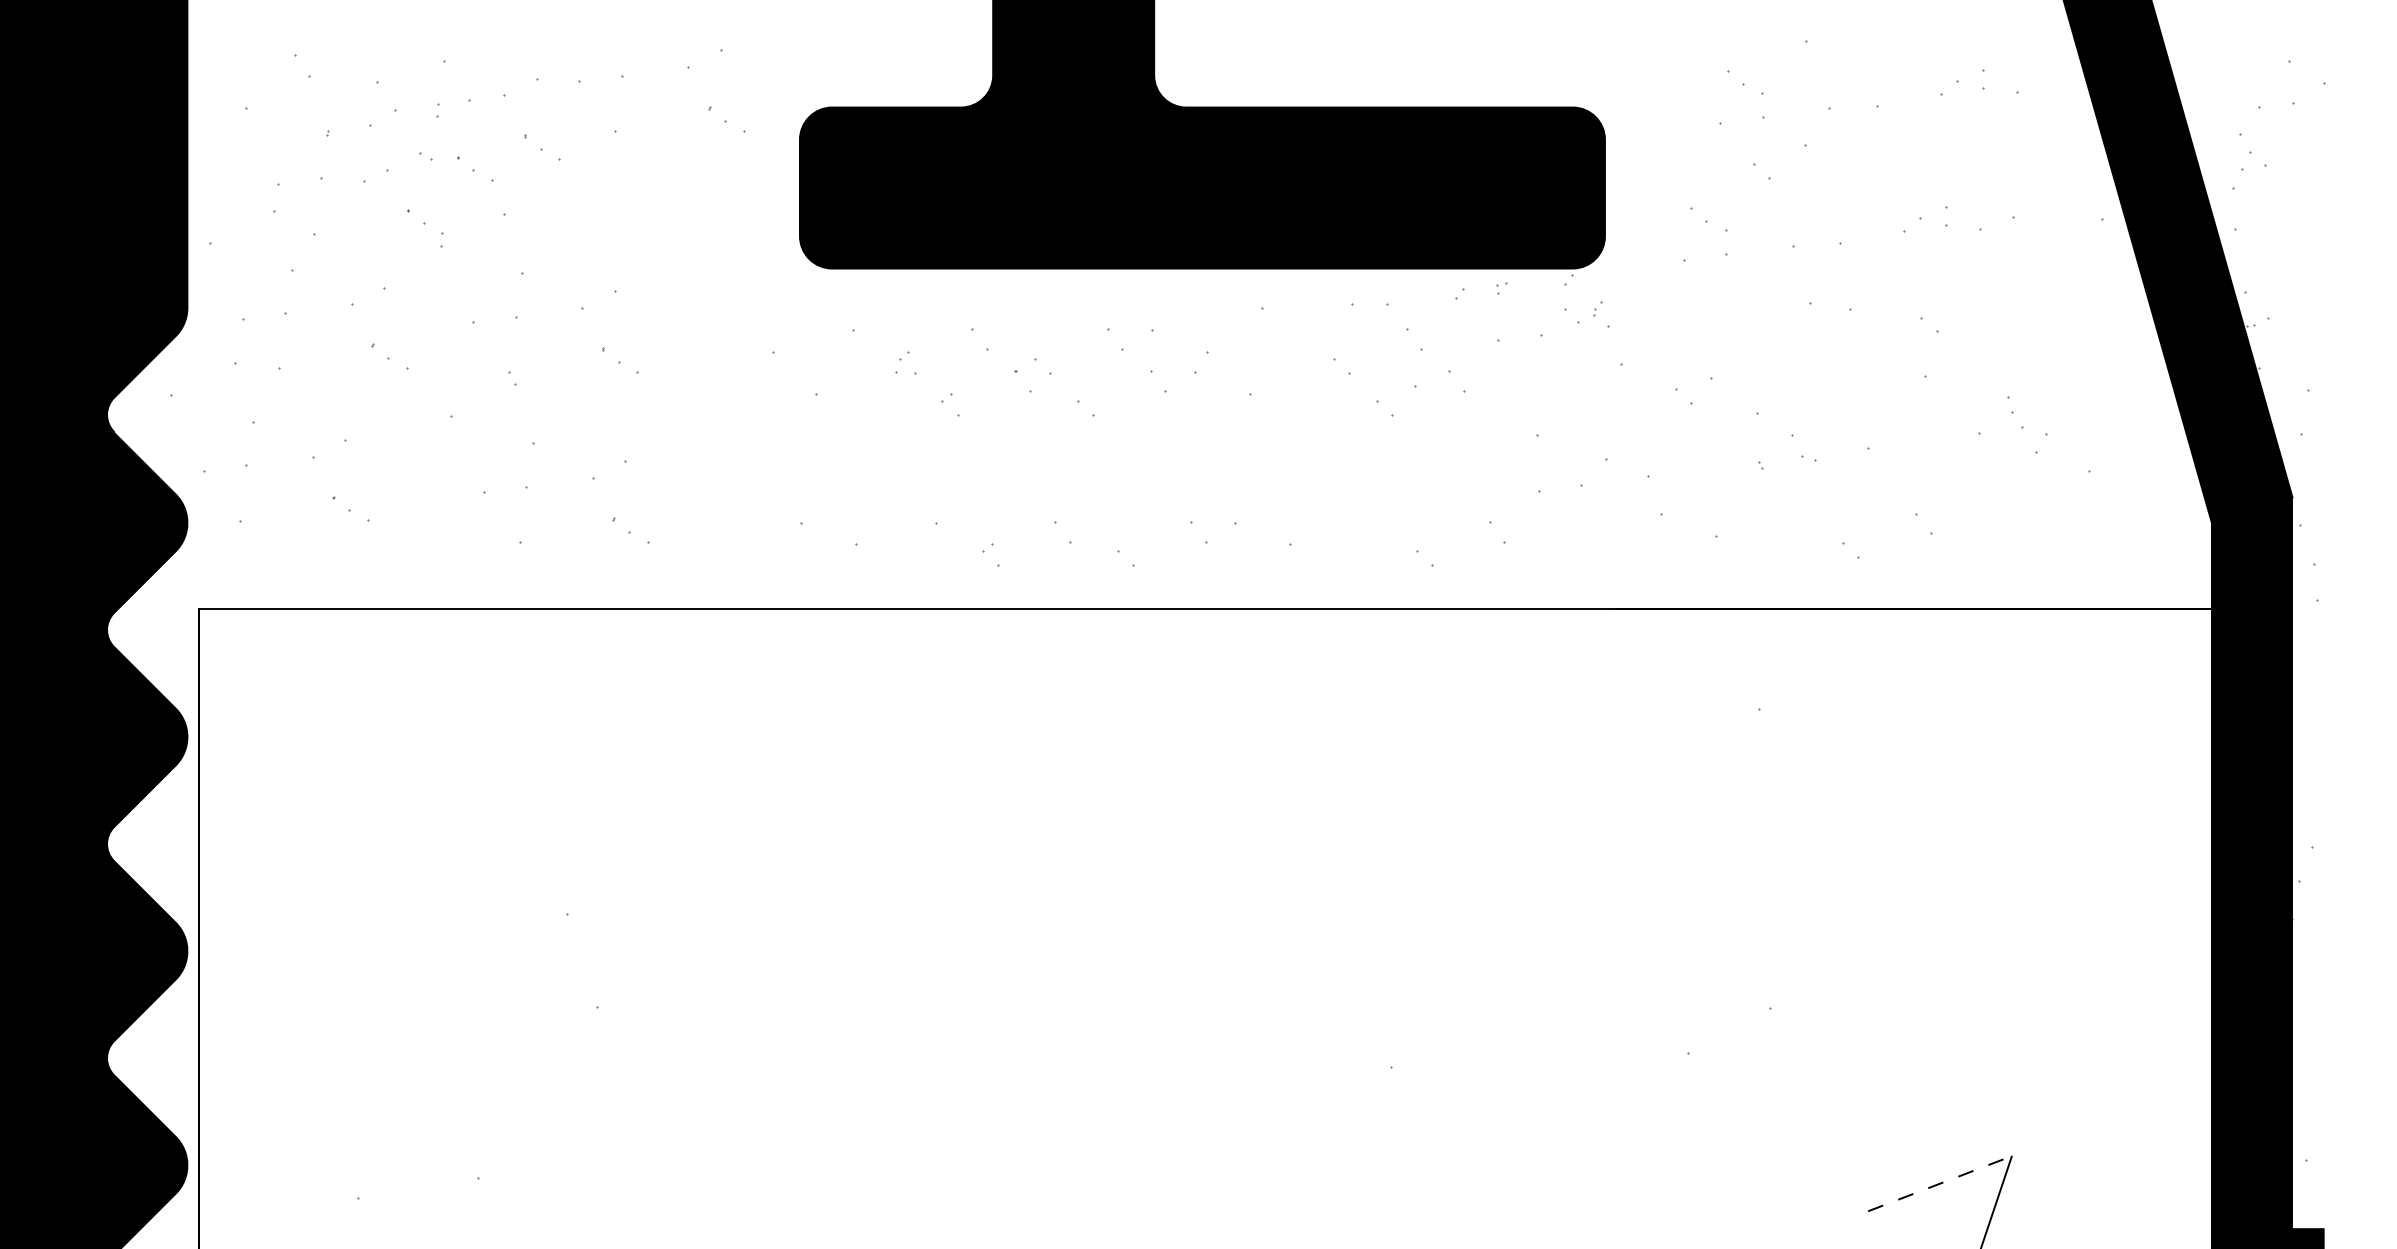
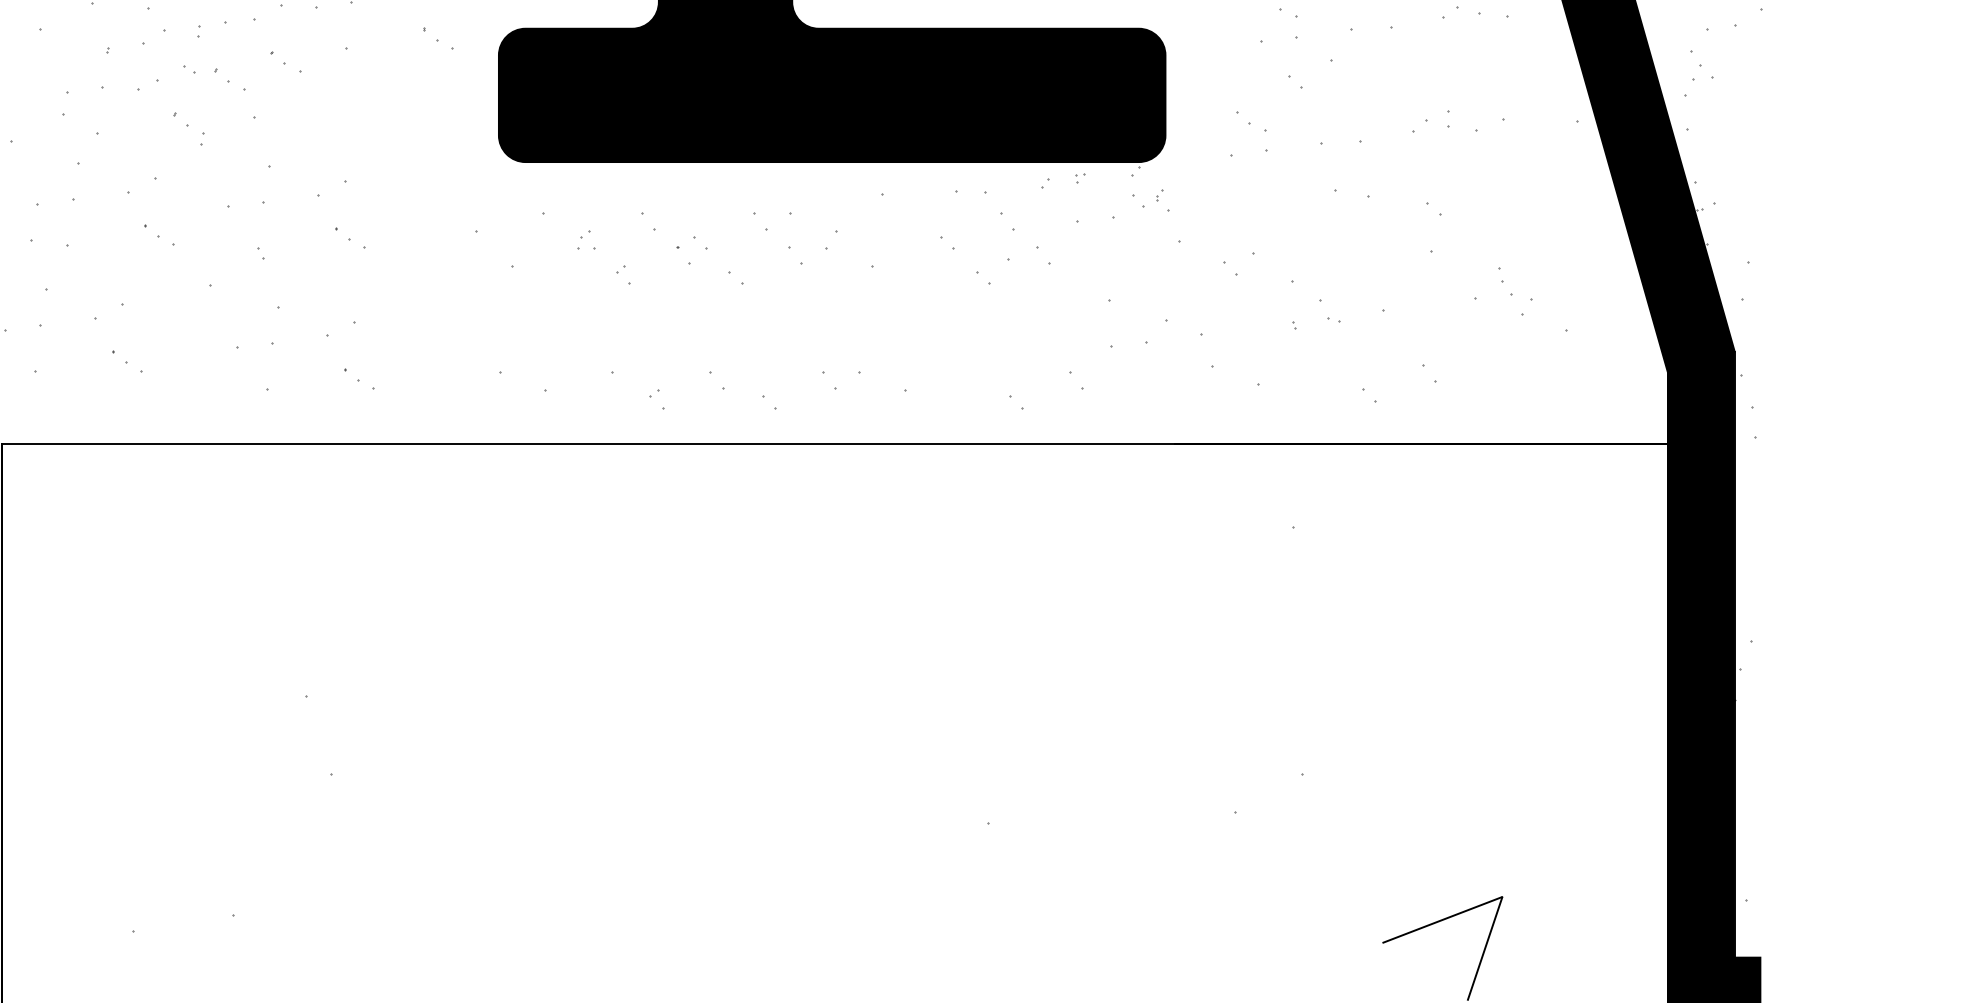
line: (1939, 1183) -> (1442, 919), dashed -> solid

